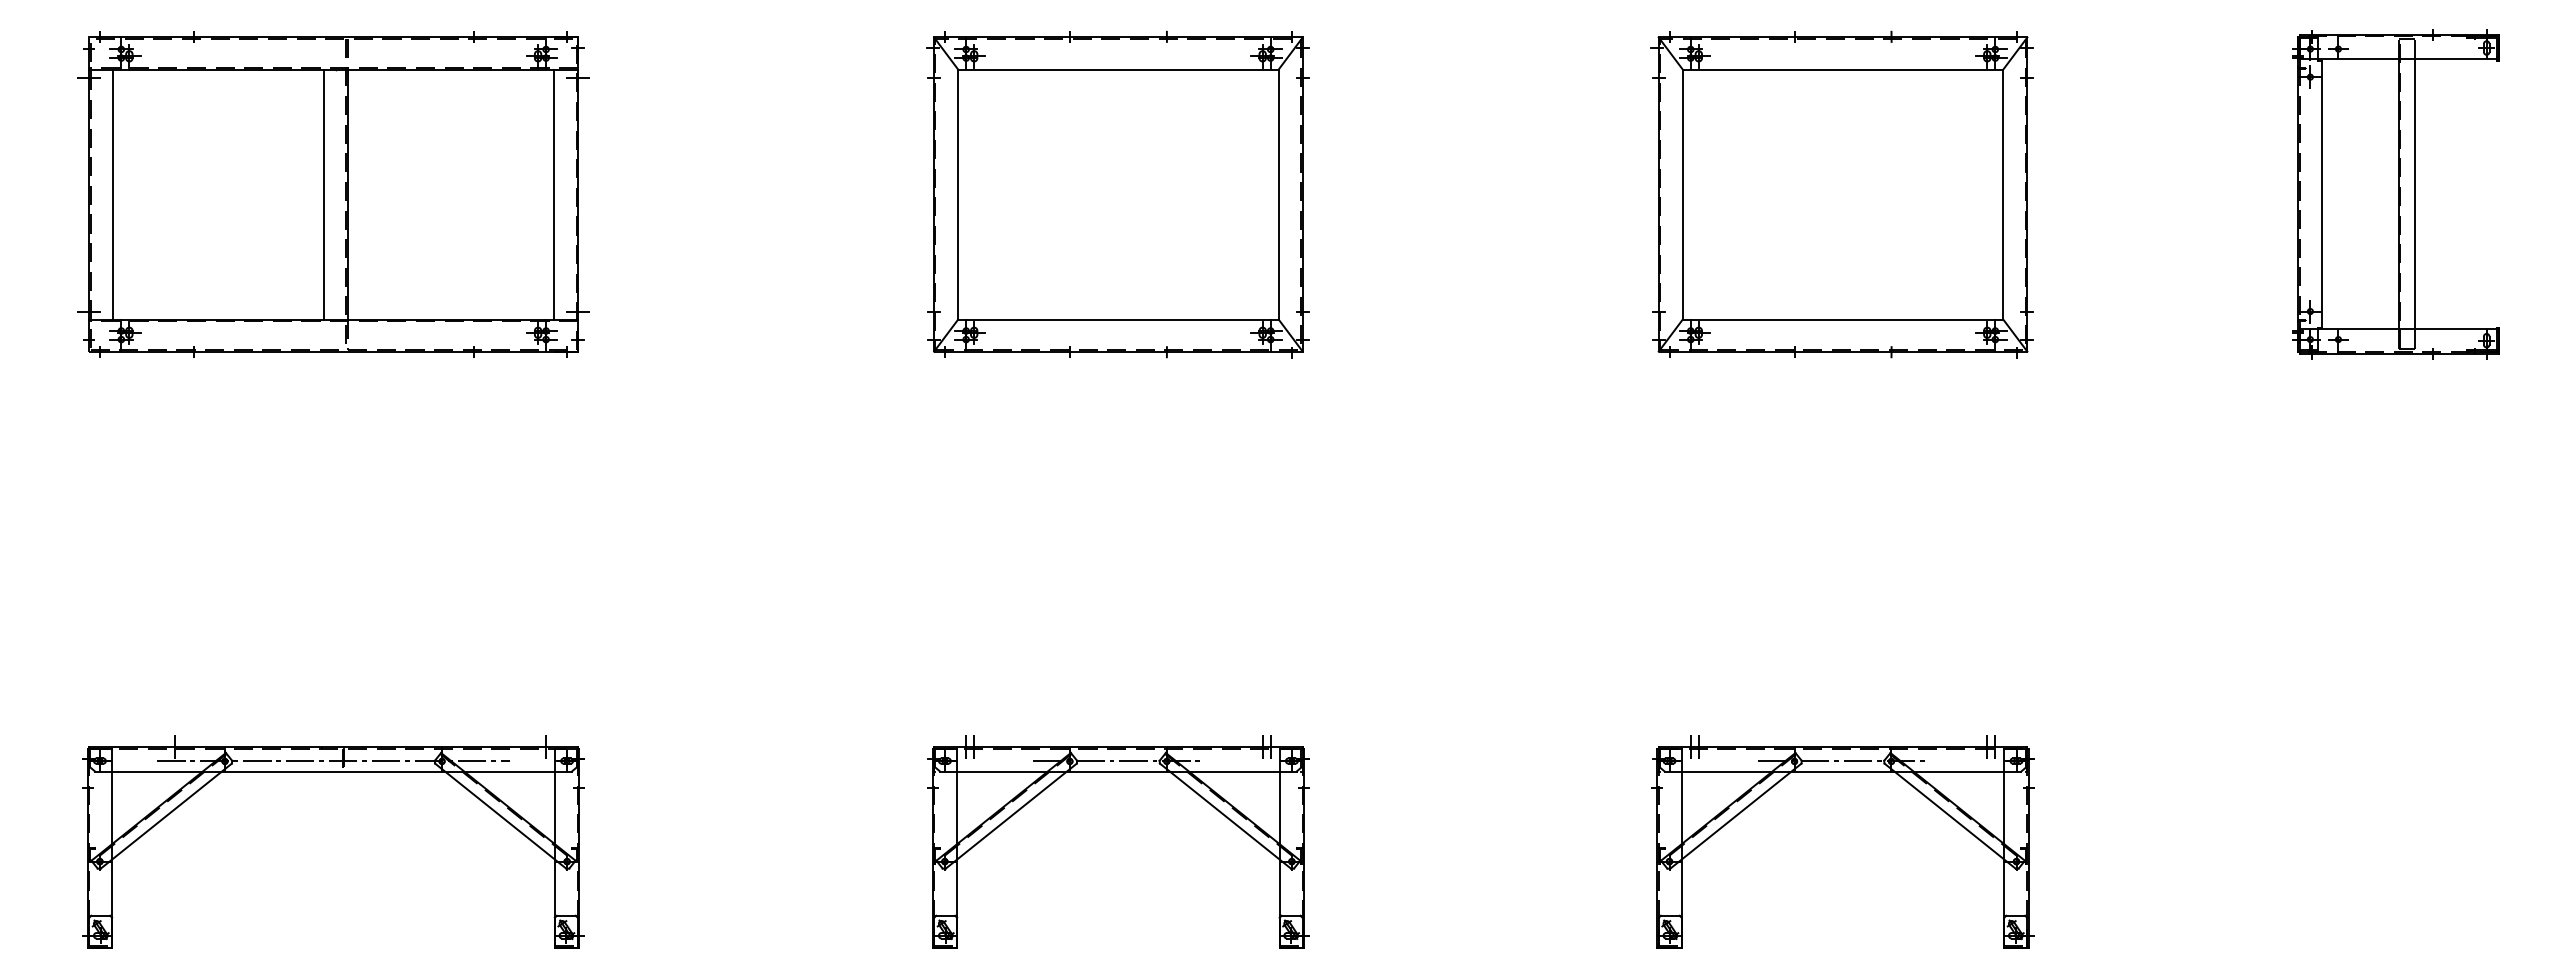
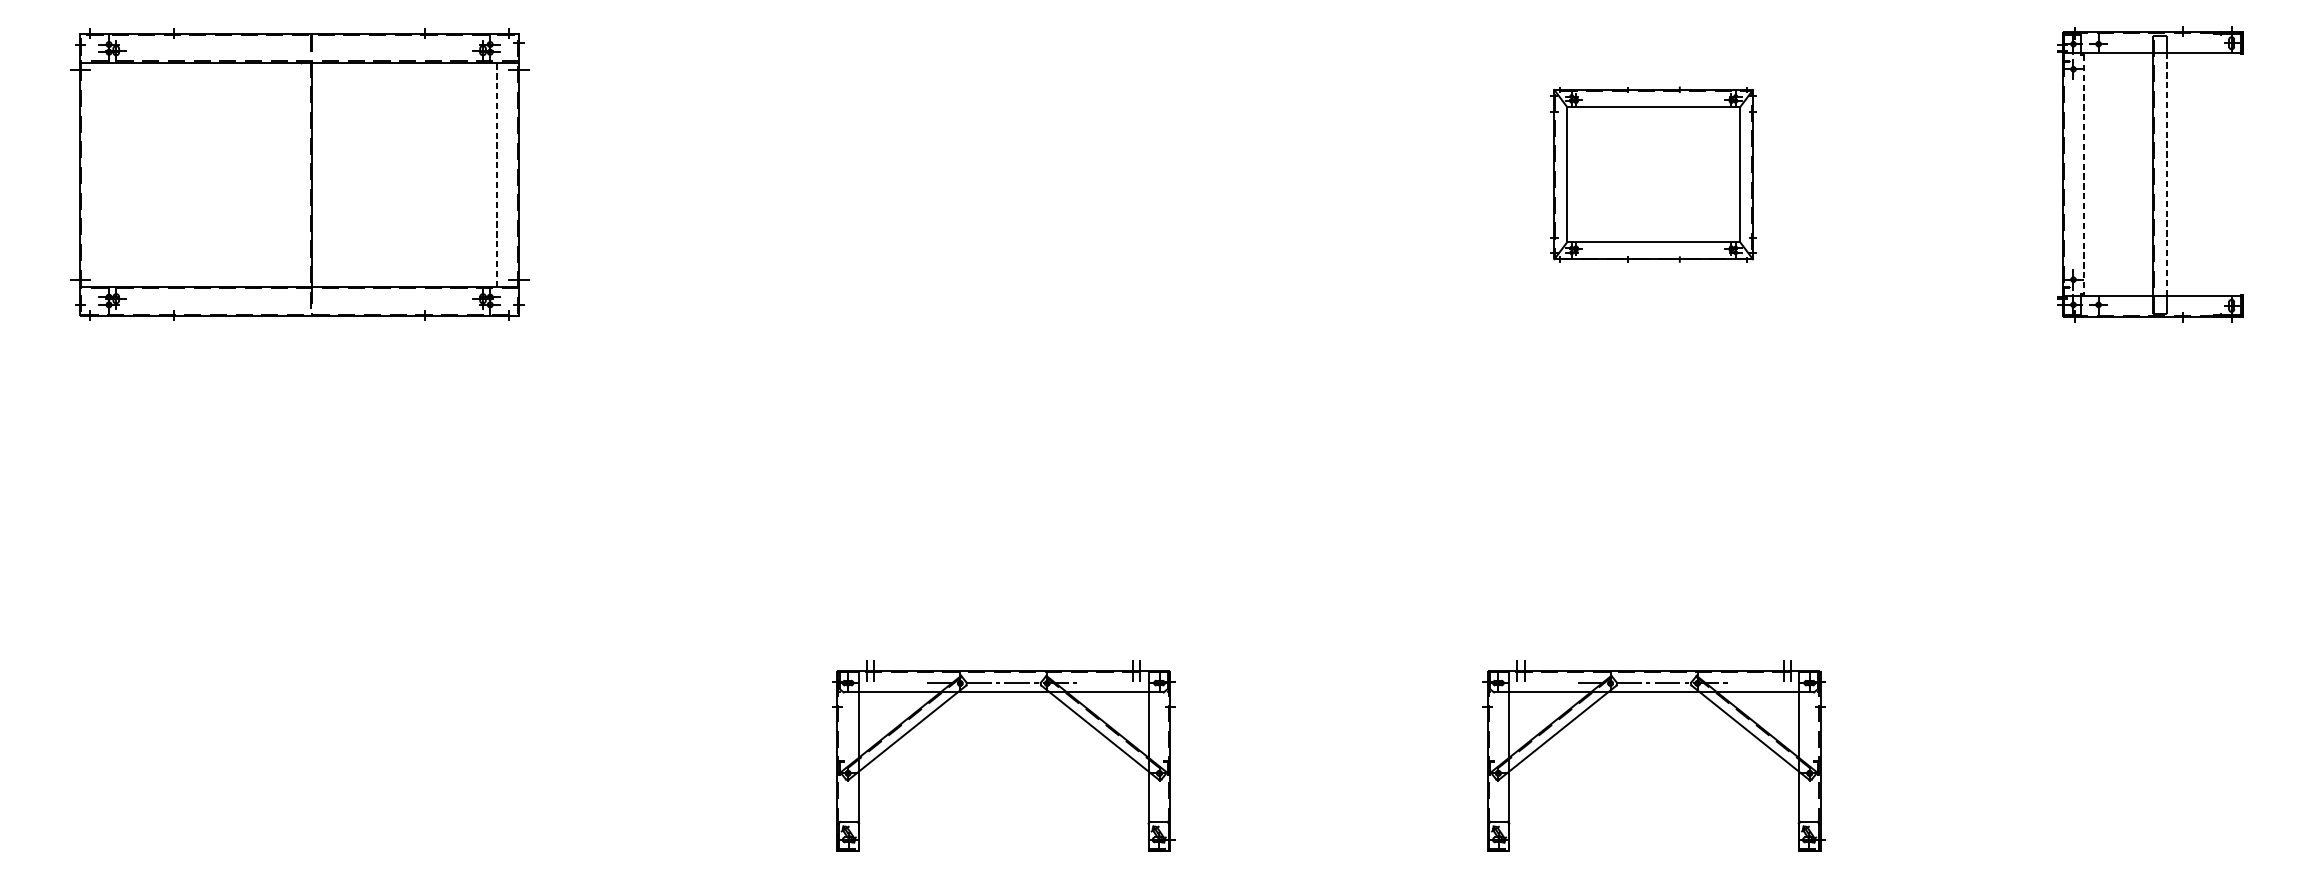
line: (2414, 193) -> (2166, 173), solid -> dashed
line: (113, 194) -> (102, 174), removed
line: (323, 194) -> (290, 174), removed
line: (554, 194) -> (497, 174), solid -> dashed
part: (1117, 194) -> (1002, 174), removed
part: (1841, 194) -> (1652, 174), size x0.6
line: (2322, 194) -> (2084, 174), solid -> dashed
part: (333, 772) -> (299, 693), removed

